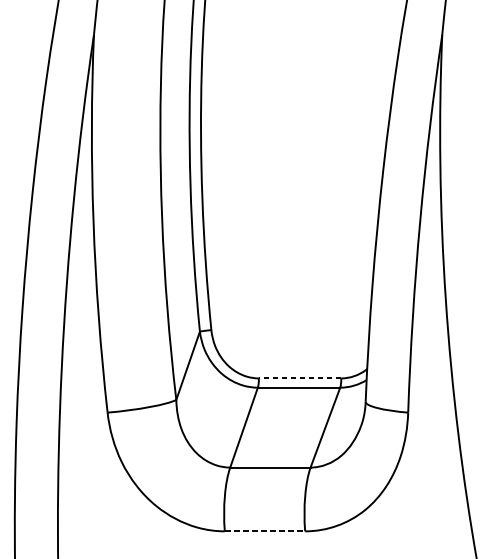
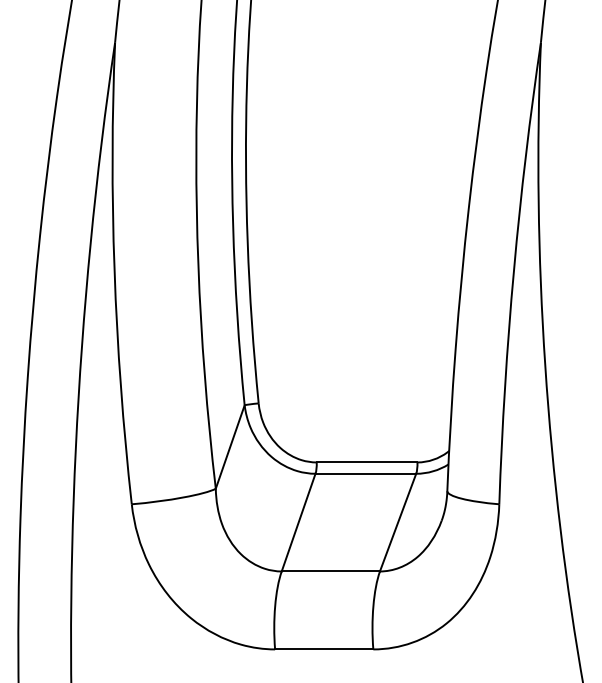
line: (299, 378) -> (366, 462), dashed -> solid
line: (265, 531) -> (324, 649), dashed -> solid

